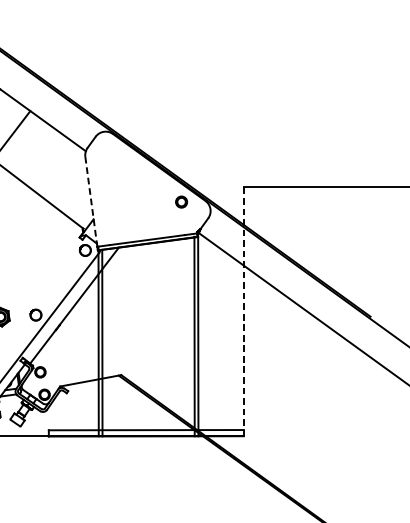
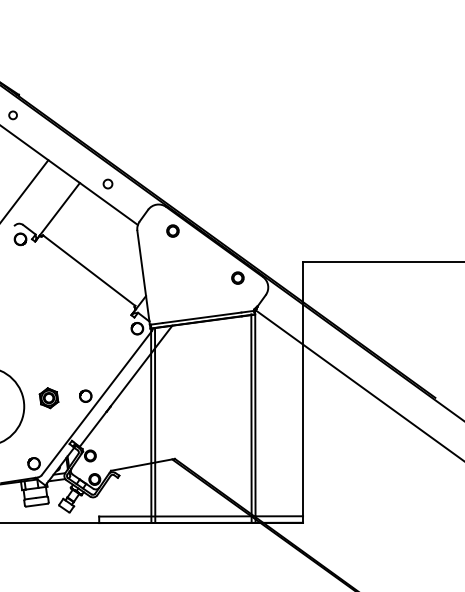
circle: (56, 111) -> (107, 183), added
circle: (118, 156) -> (172, 230), added
line: (91, 200) -> (143, 276), dashed -> solid
line: (244, 311) -> (303, 392), dashed -> solid

